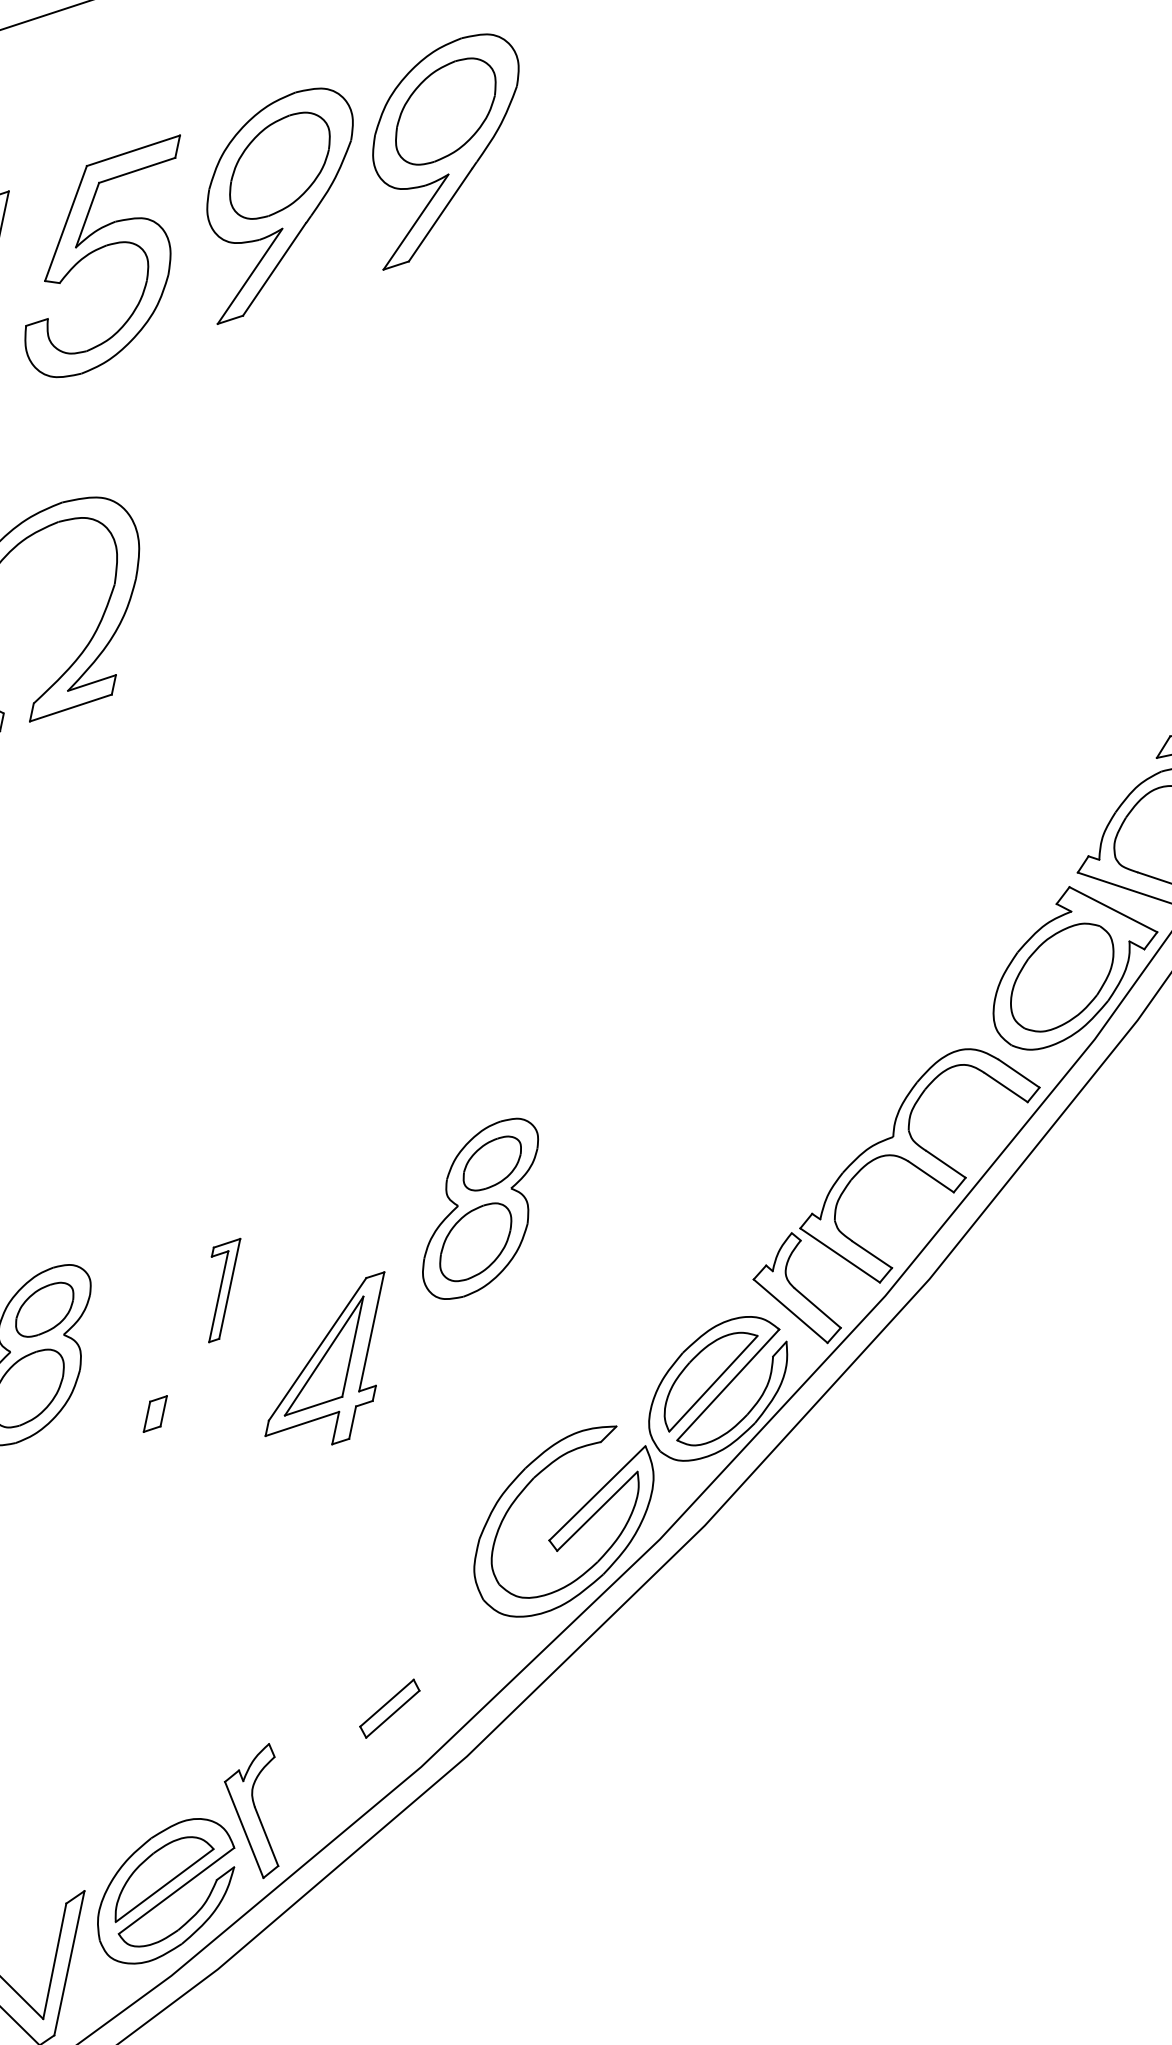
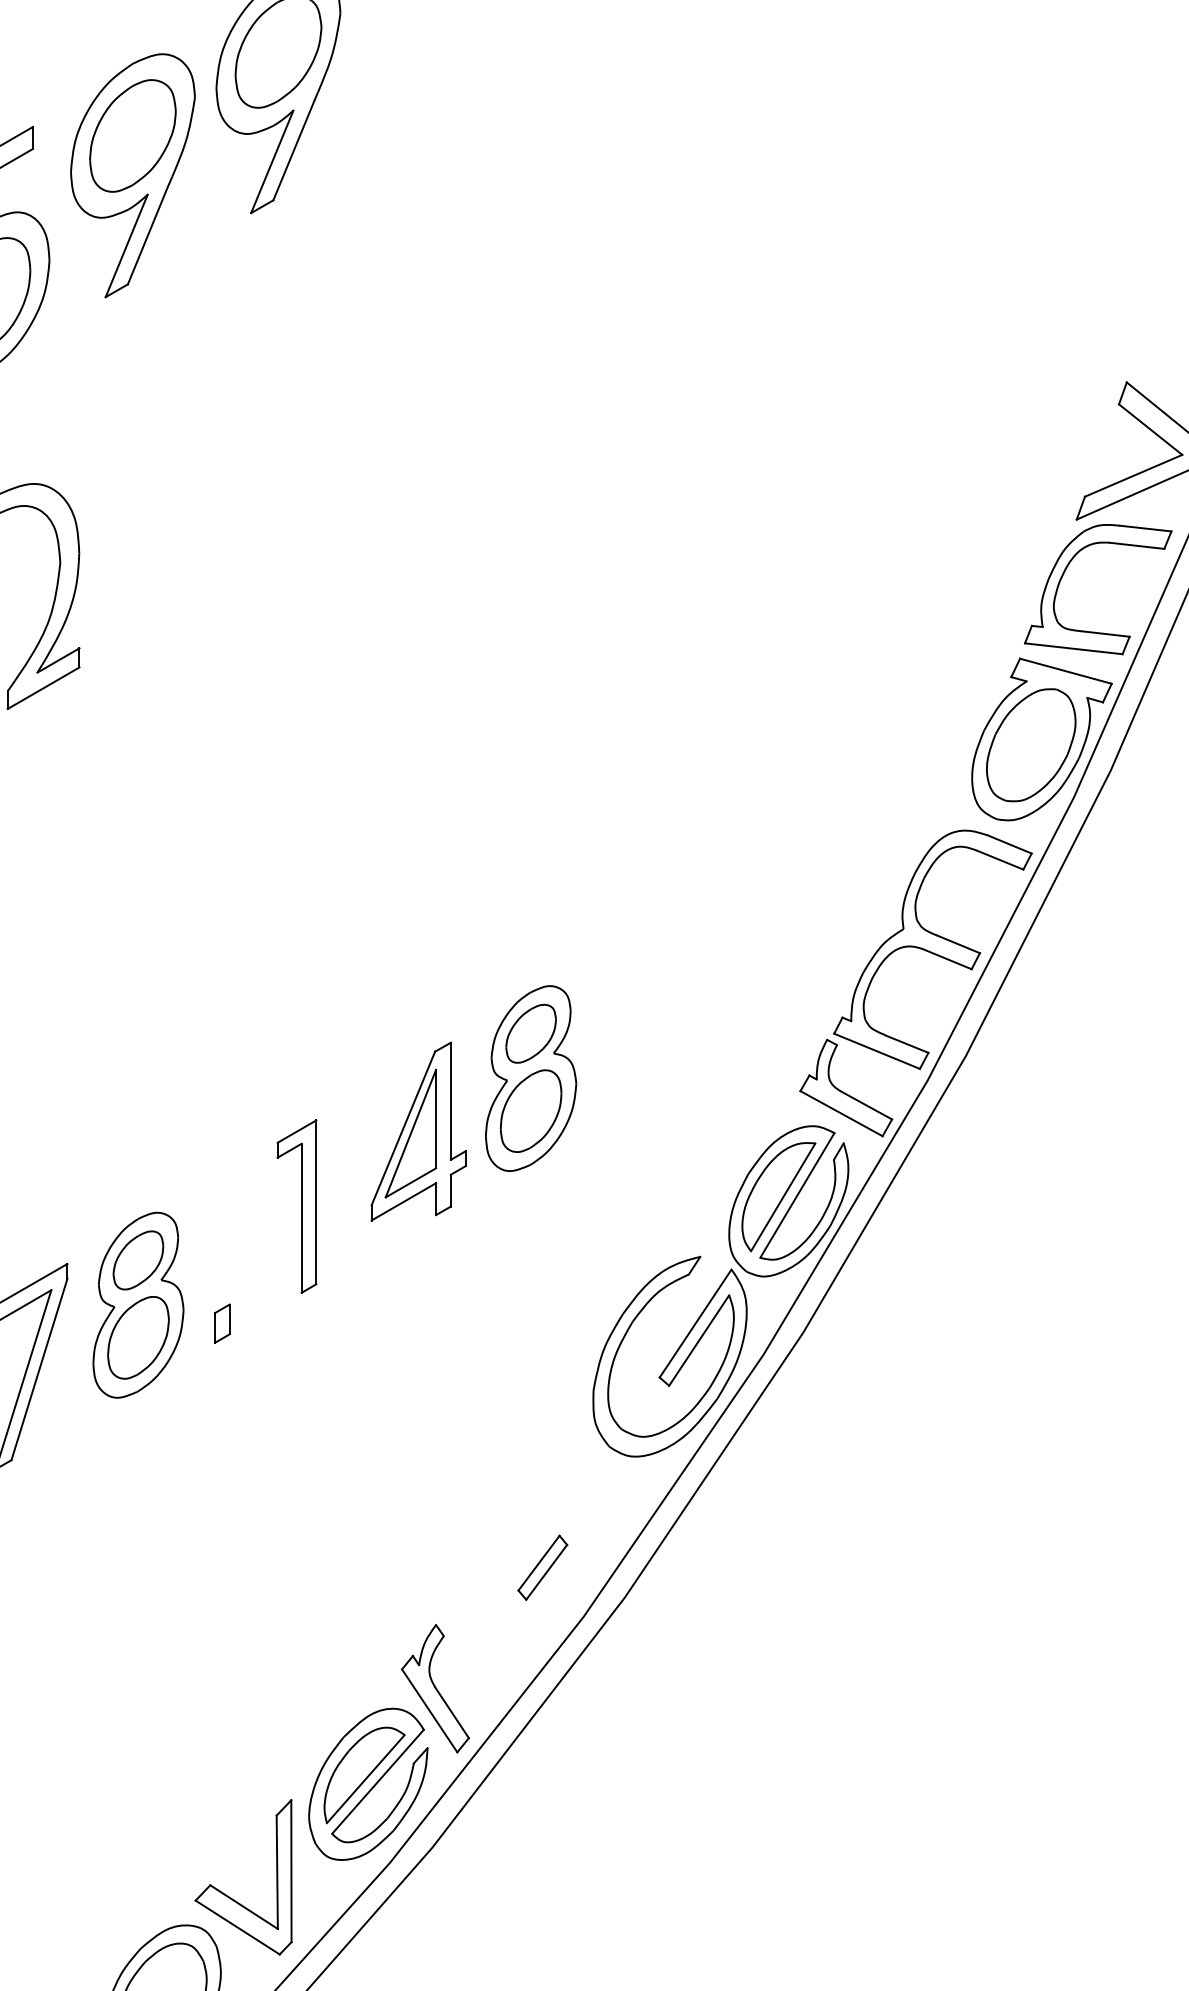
part: (216, 1288) -> (296, 1206), size x1.67
part: (332, 1355) -> (418, 1131), moved
part: (155, 1413) -> (222, 1323), moved

